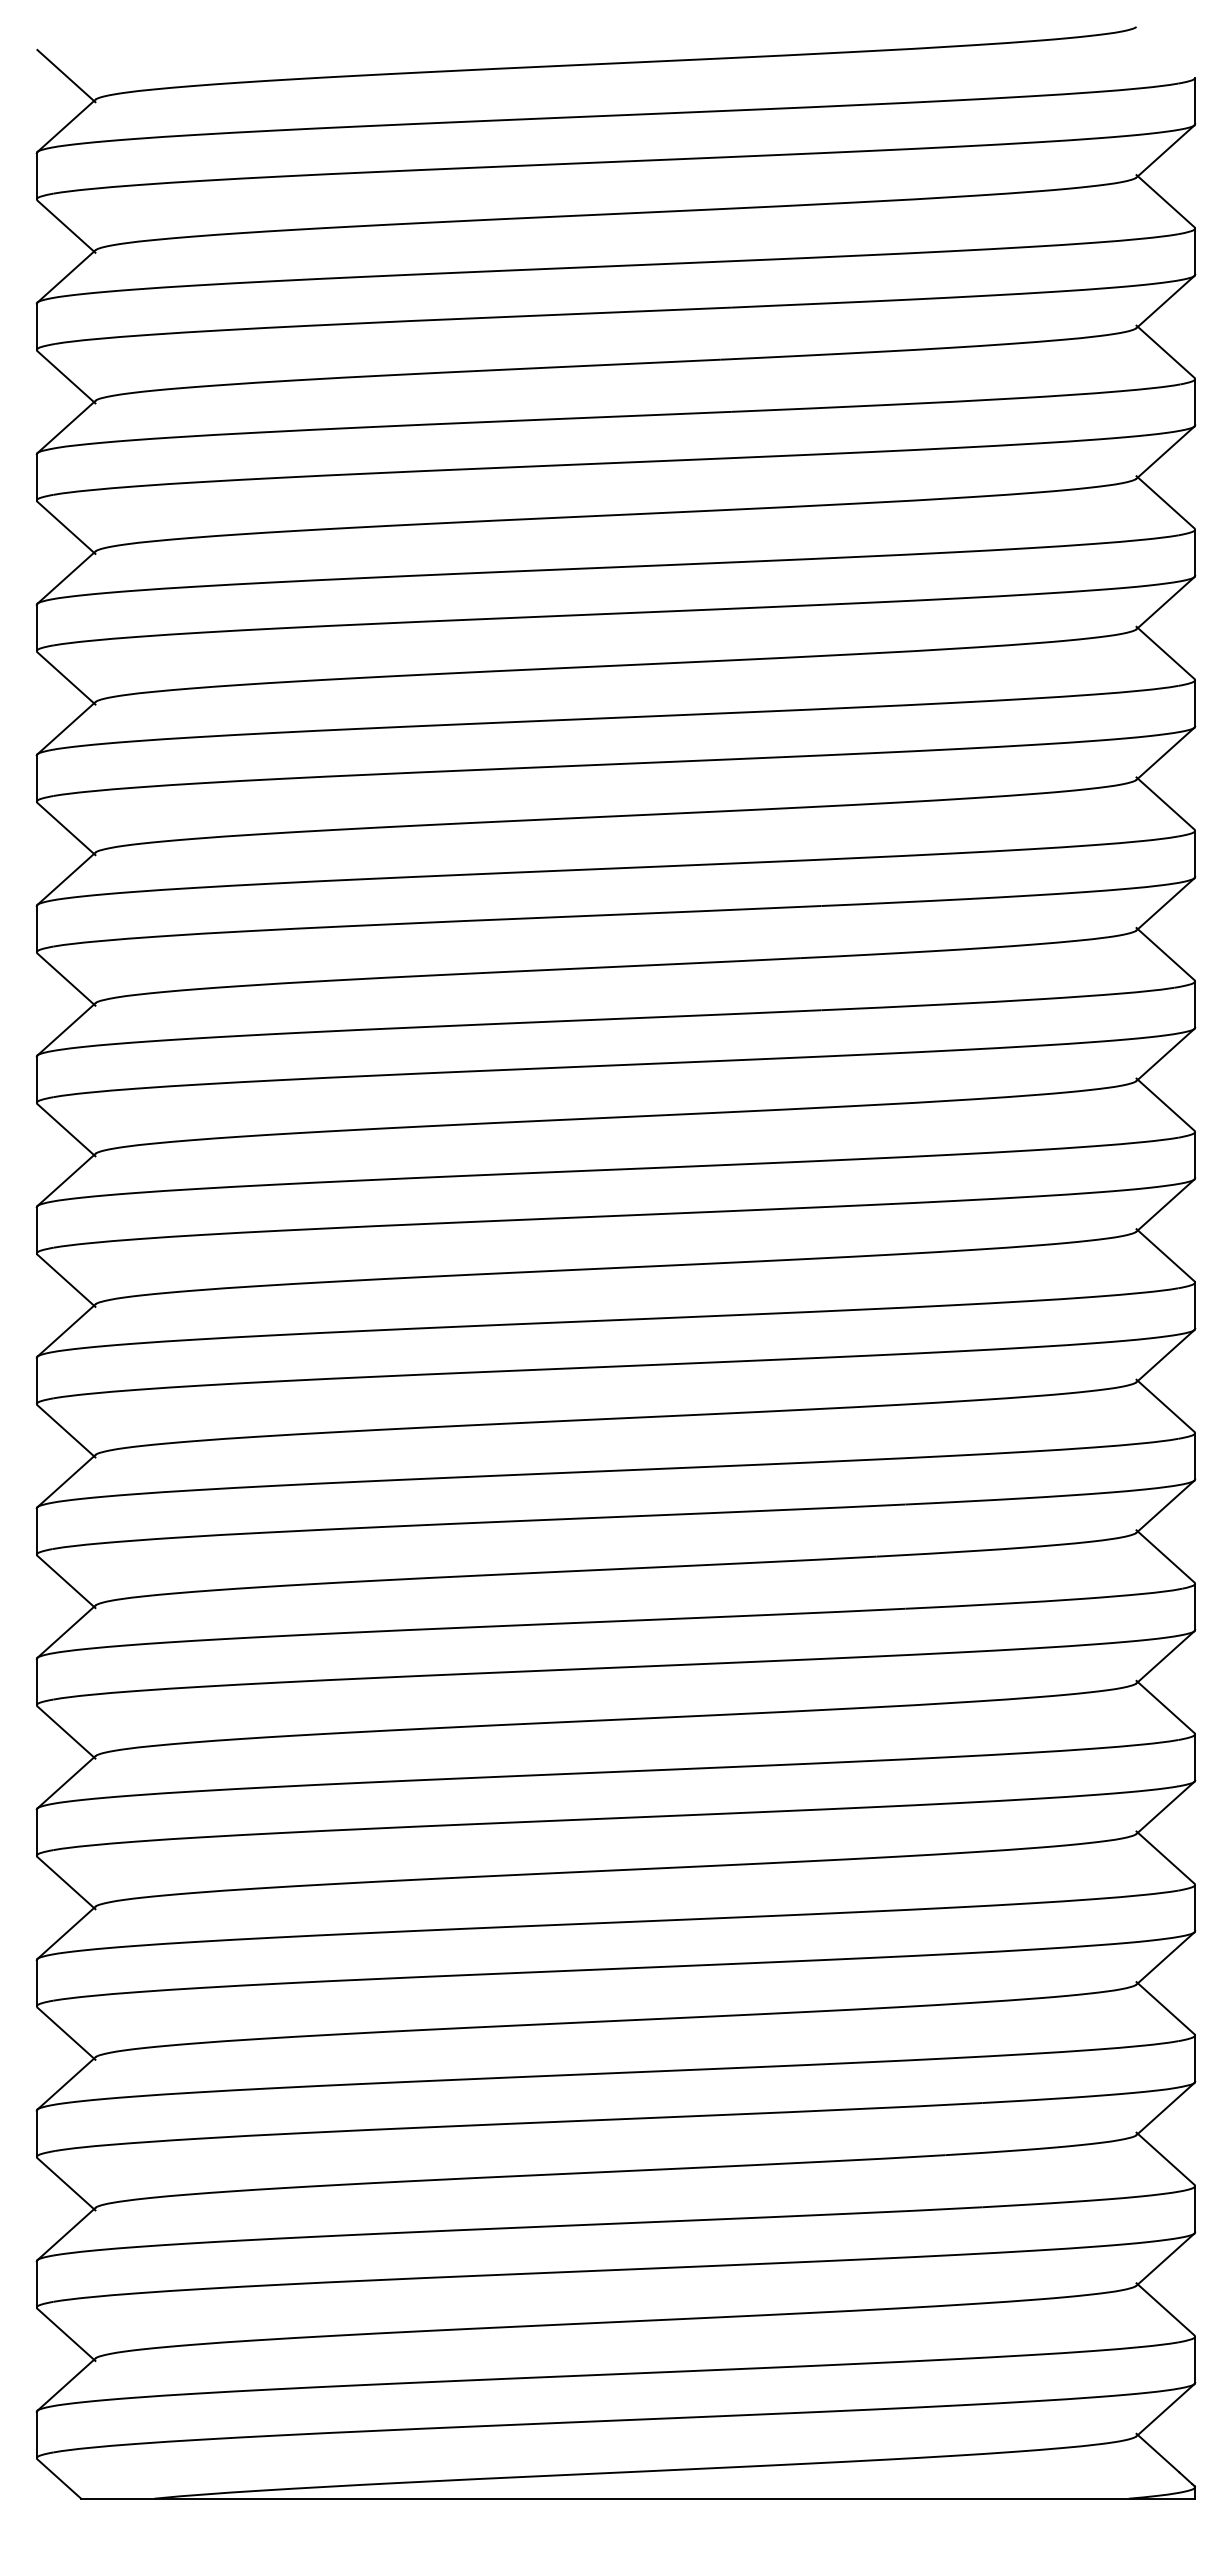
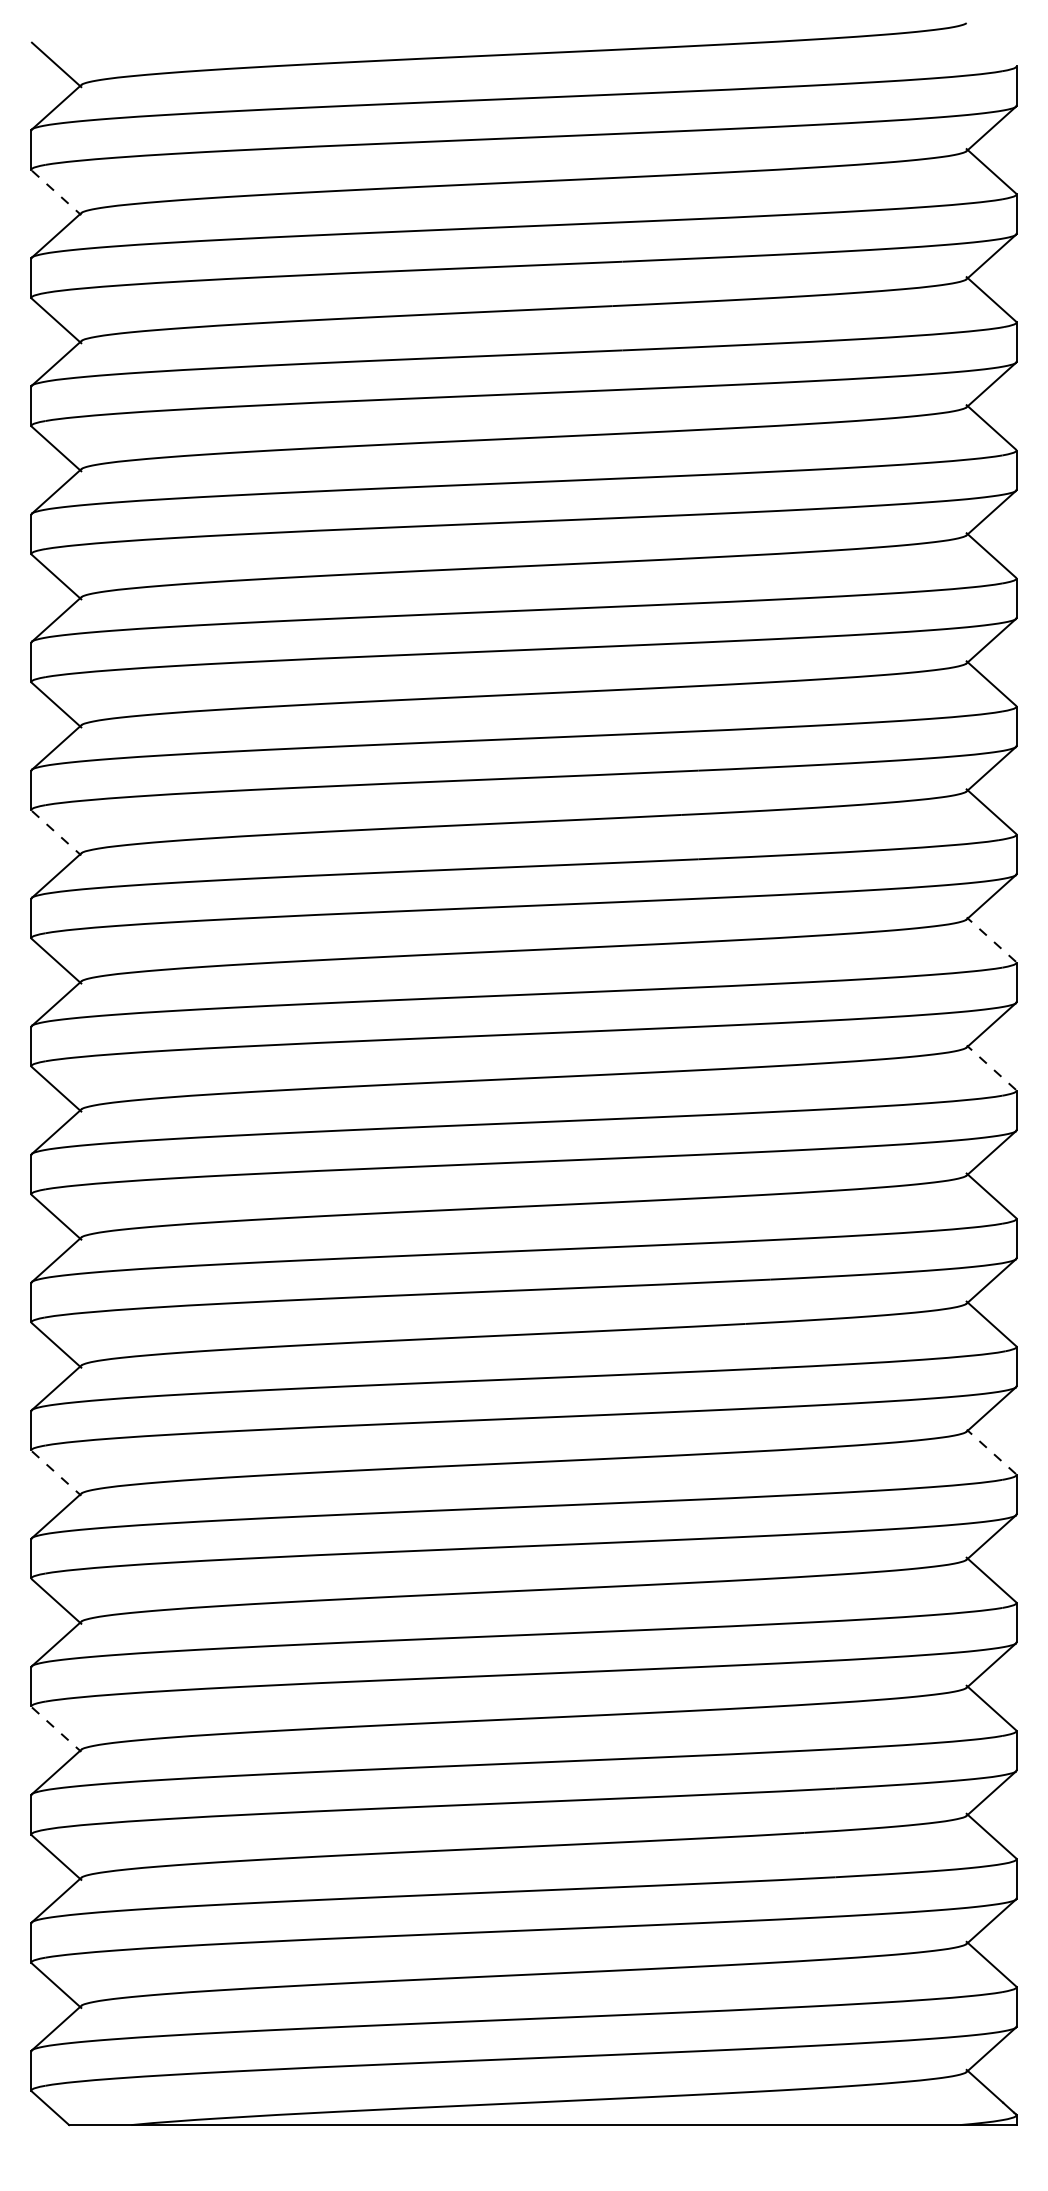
line: (66, 227) -> (56, 193), solid -> dashed
line: (66, 979) -> (56, 833), solid -> dashed
line: (1165, 1104) -> (991, 939), solid -> dashed
line: (1165, 1254) -> (991, 1067), solid -> dashed
line: (1165, 1706) -> (991, 1451), solid -> dashed
line: (66, 1732) -> (56, 1473), solid -> dashed
line: (66, 2034) -> (56, 1730), solid -> dashed

